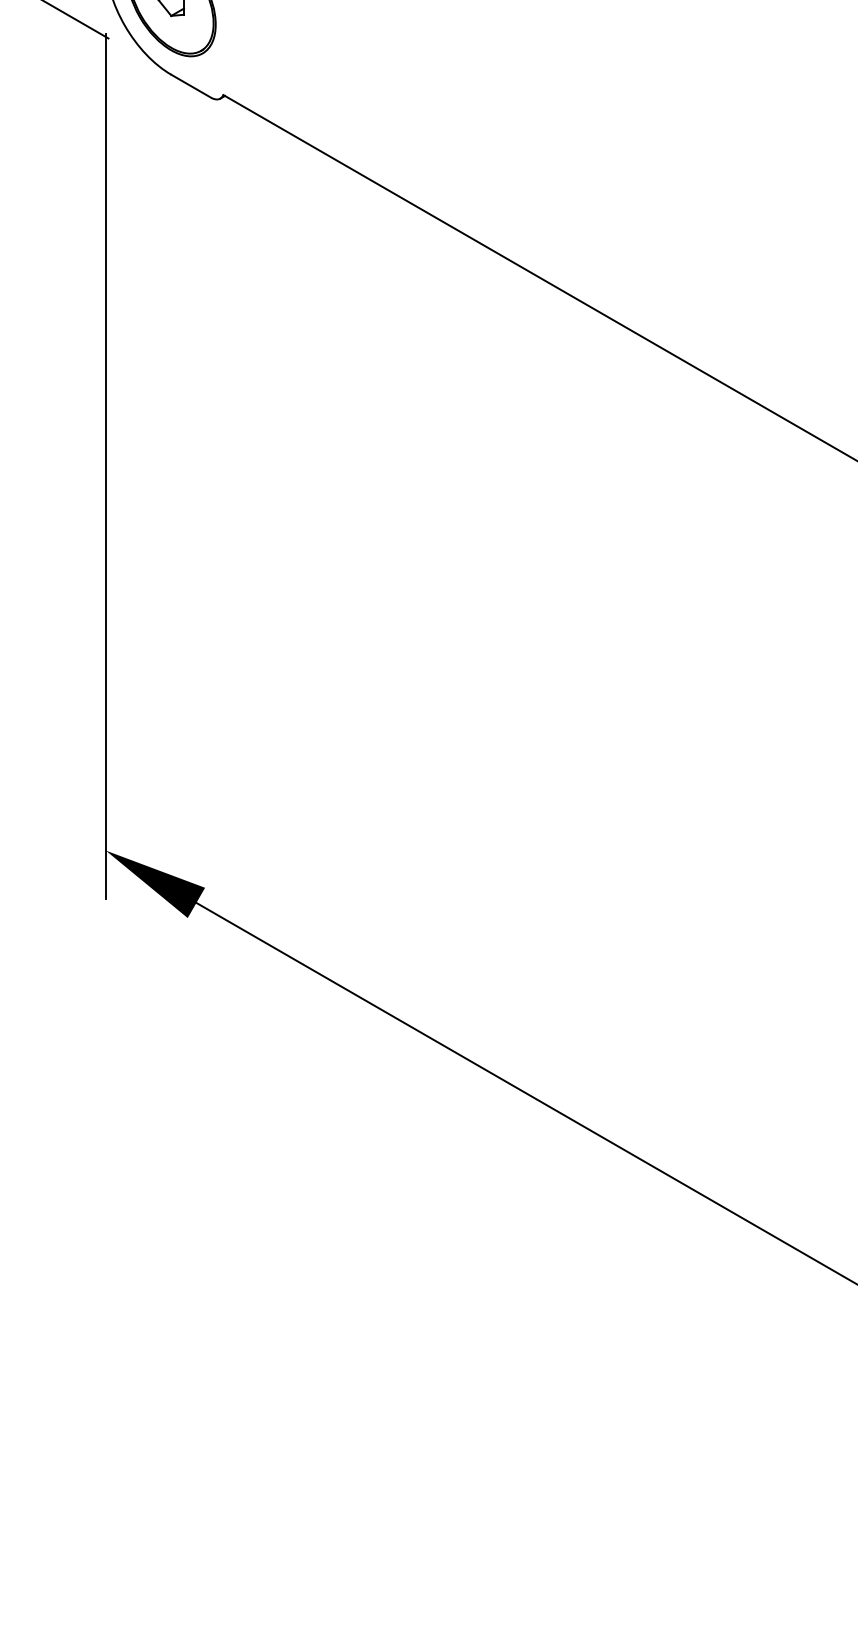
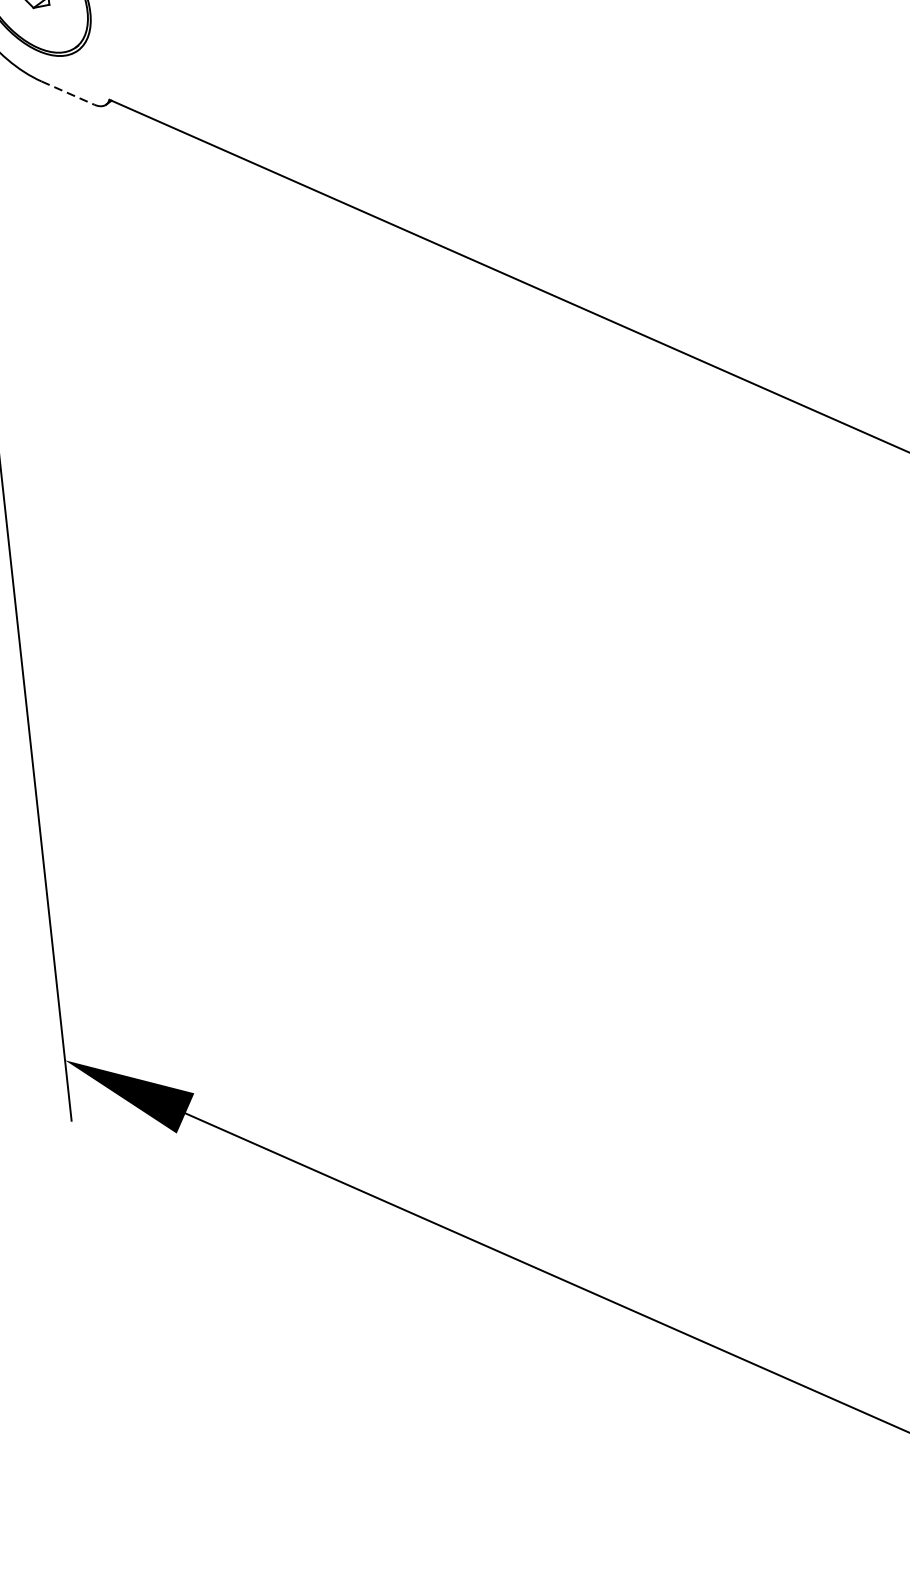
line: (191, 86) -> (68, 93), solid -> dashed

